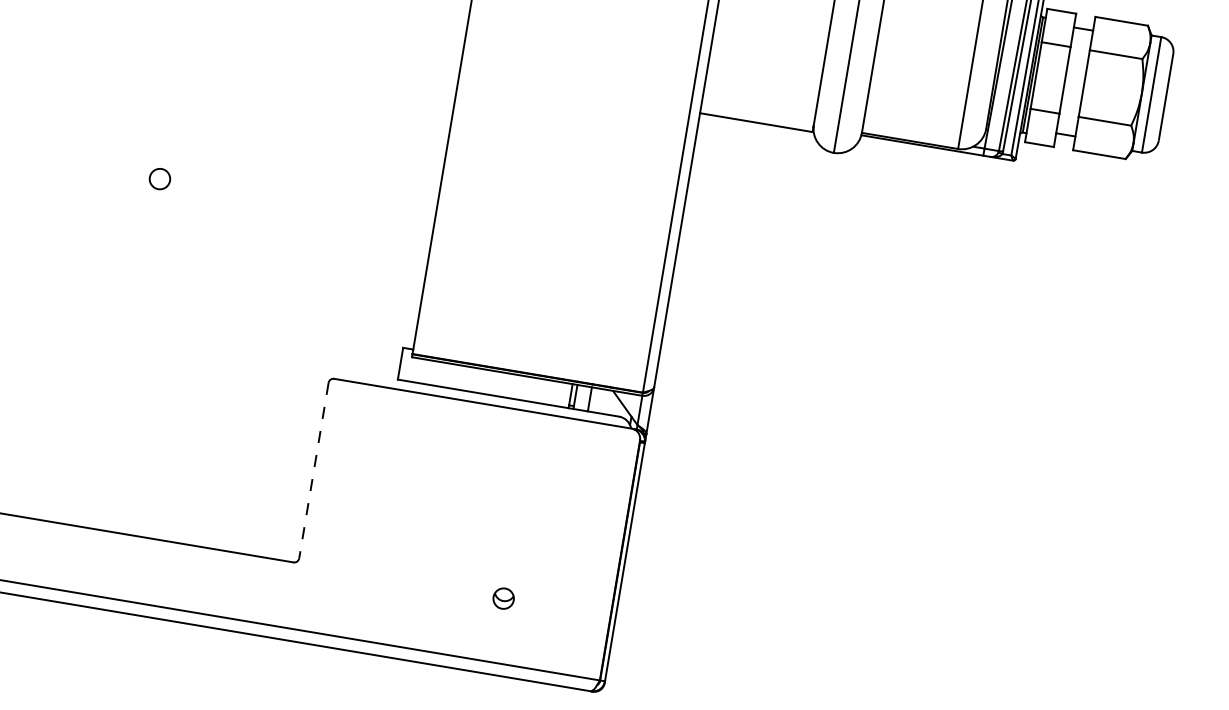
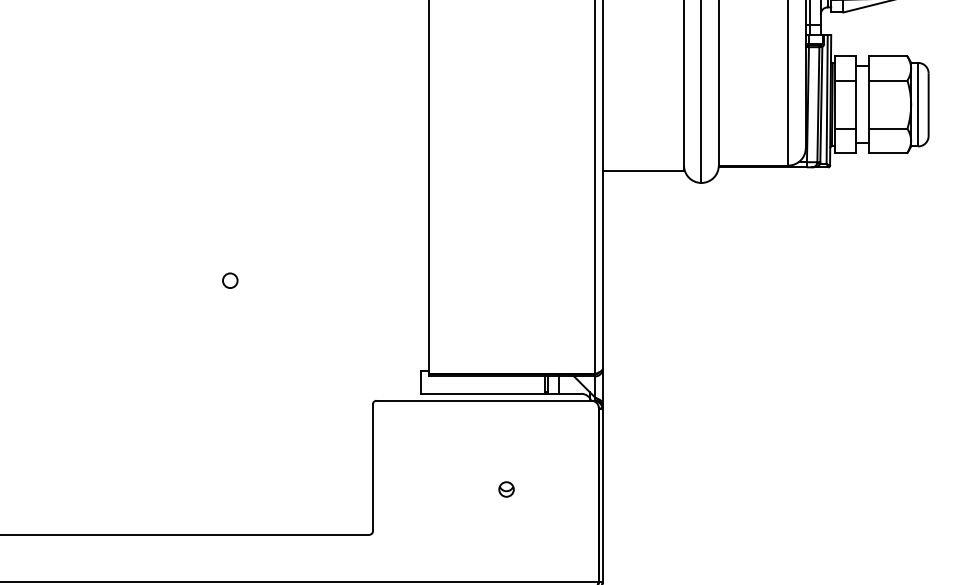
line: (313, 470) -> (372, 467), dashed -> solid
part: (503, 598) -> (506, 489), moved

